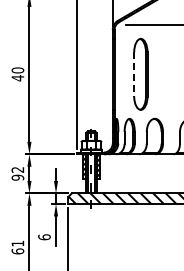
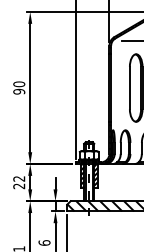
line: (134, 74) -> (130, 88), dashed -> solid
text: (17, 78) -> (18, 91), 40 -> 90
text: (17, 177) -> (18, 186), 92 -> 22

